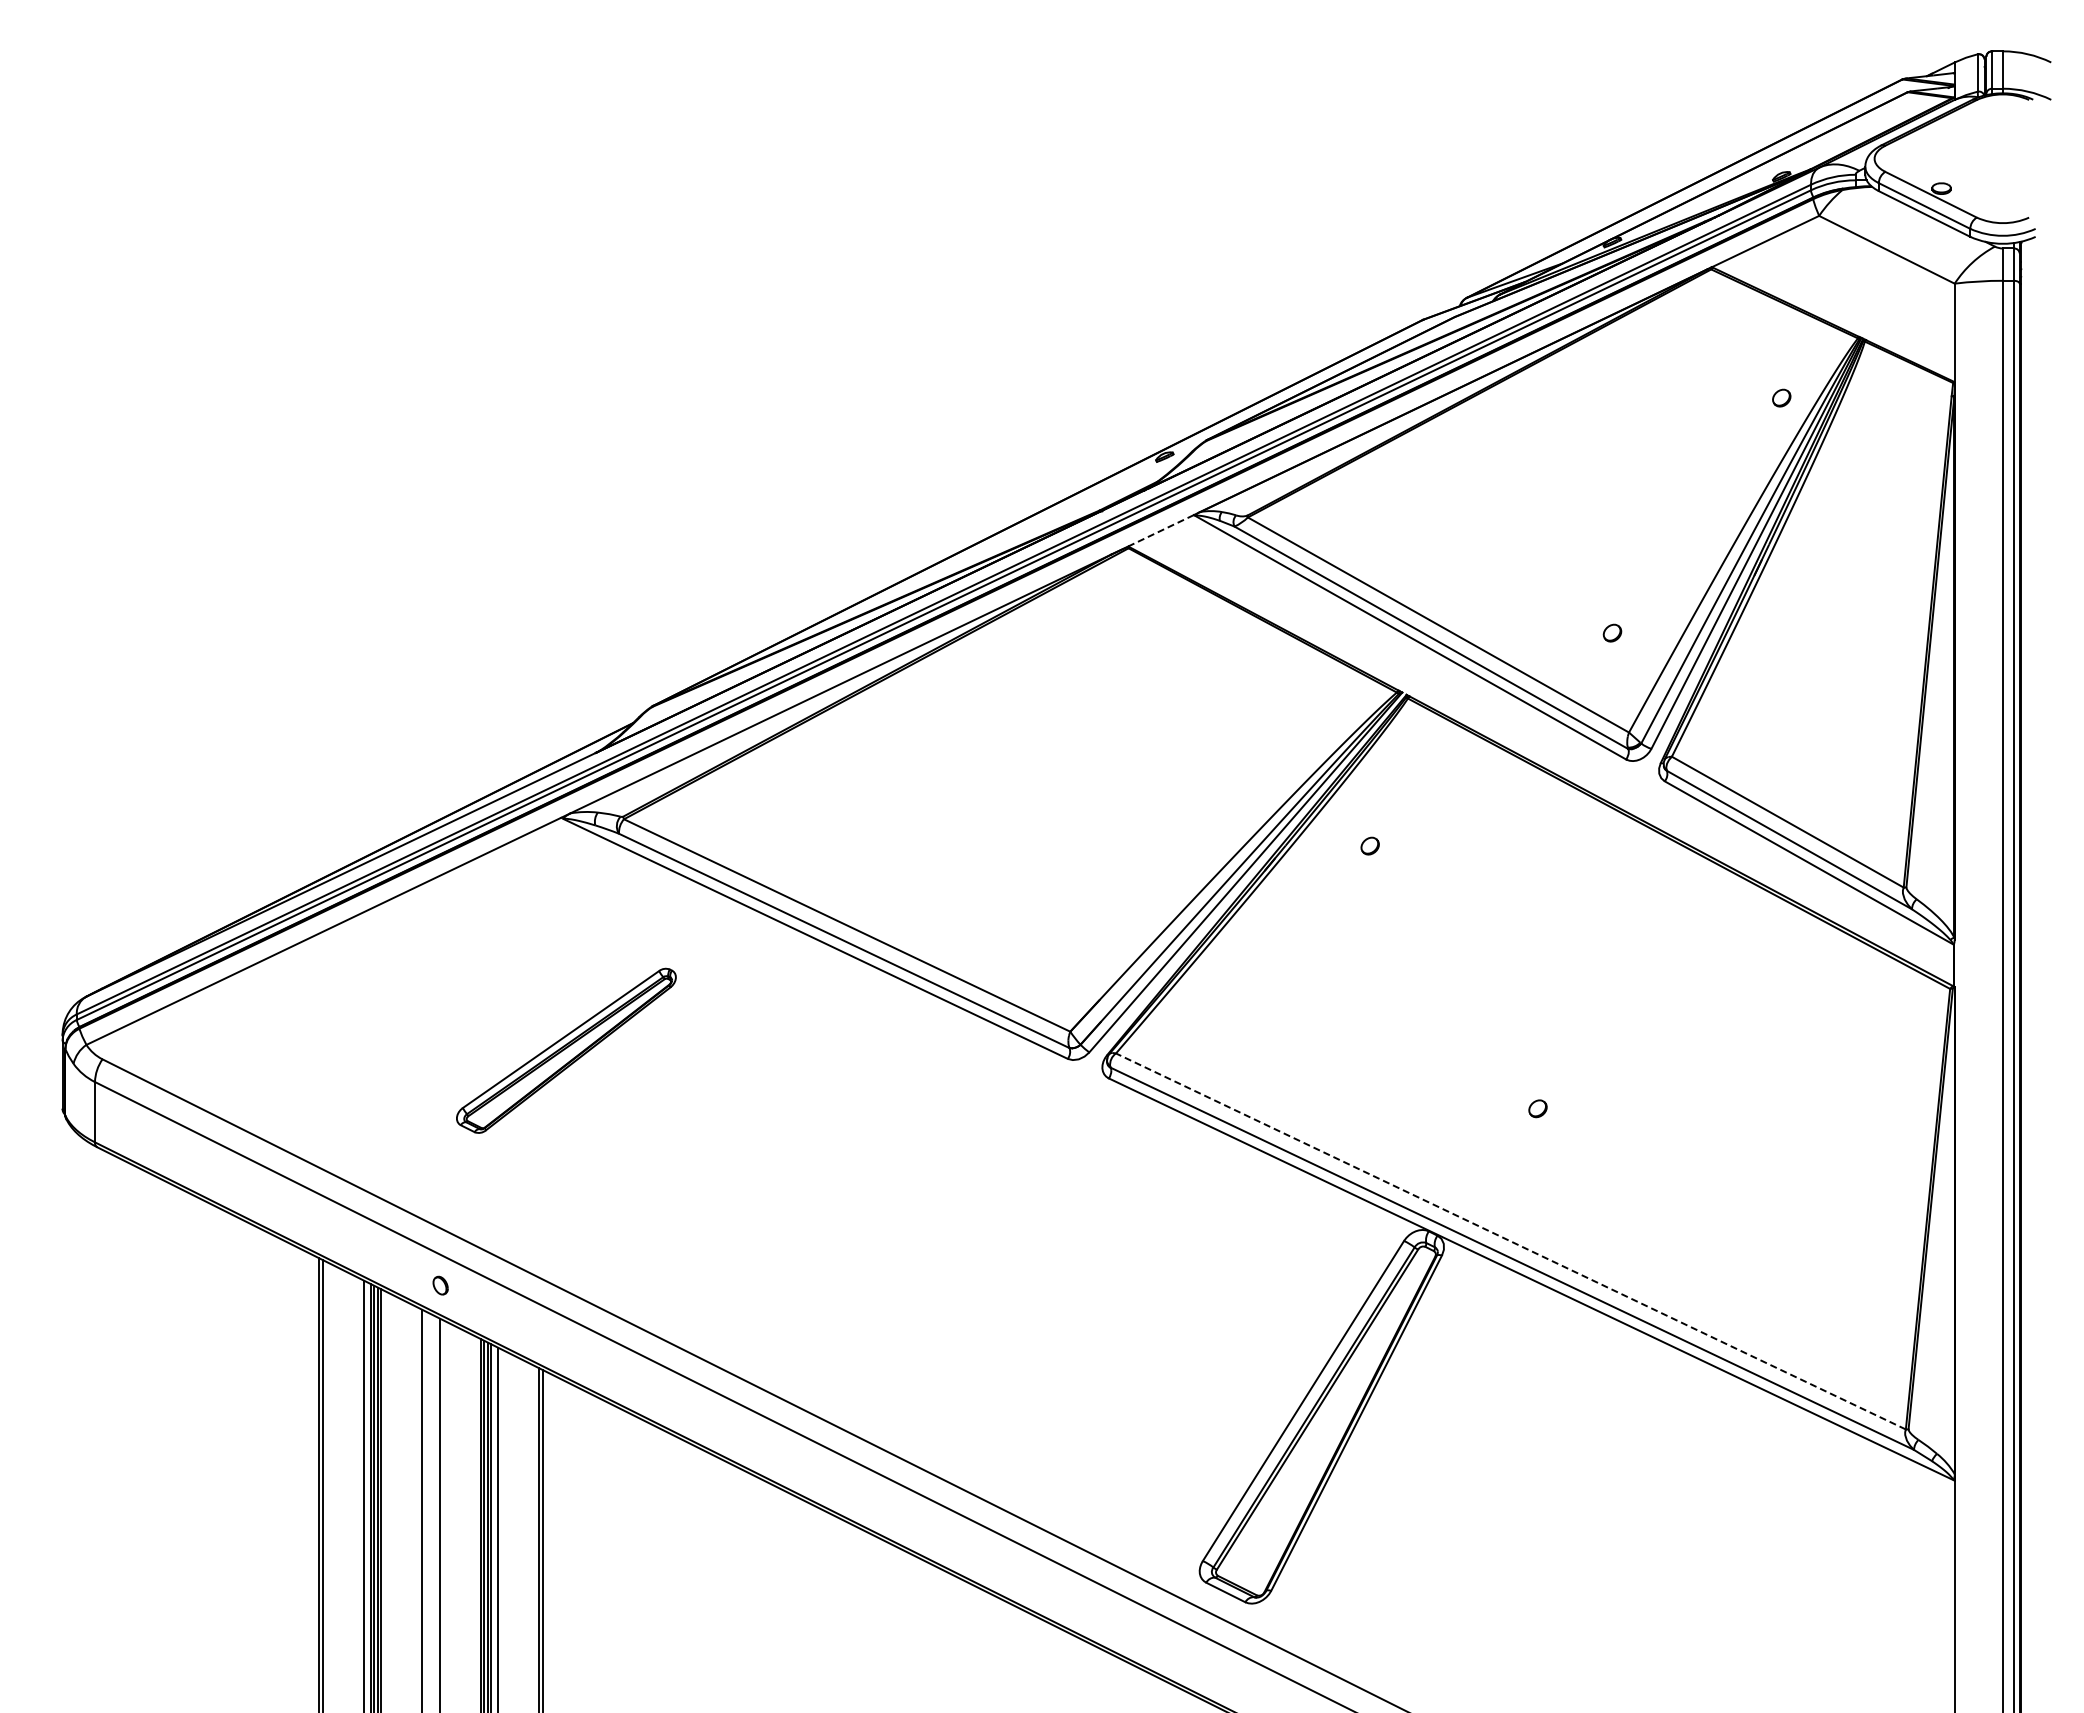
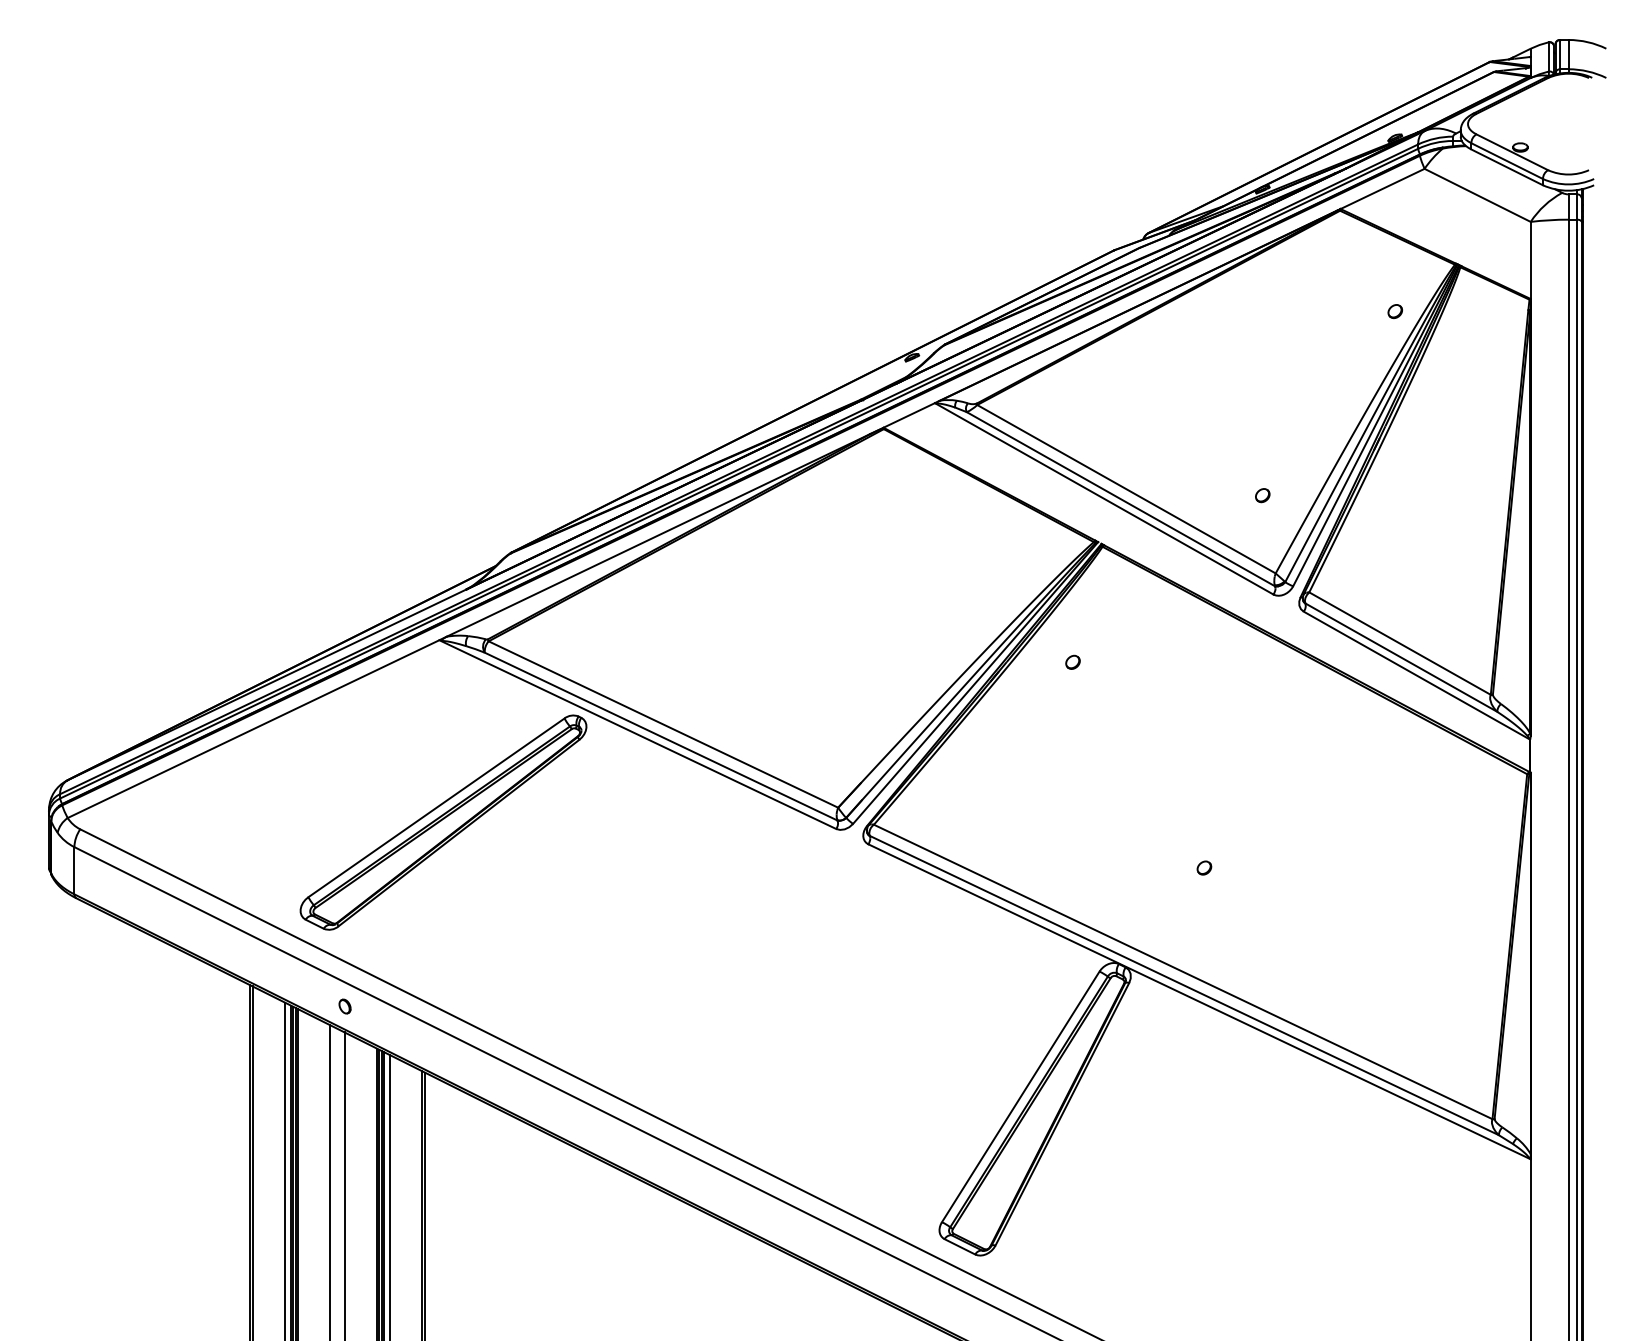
line: (1160, 531) -> (908, 415), dashed -> solid
part: (566, 1050) -> (443, 822), size x1.67
line: (1510, 1241) -> (1182, 971), dashed -> solid

